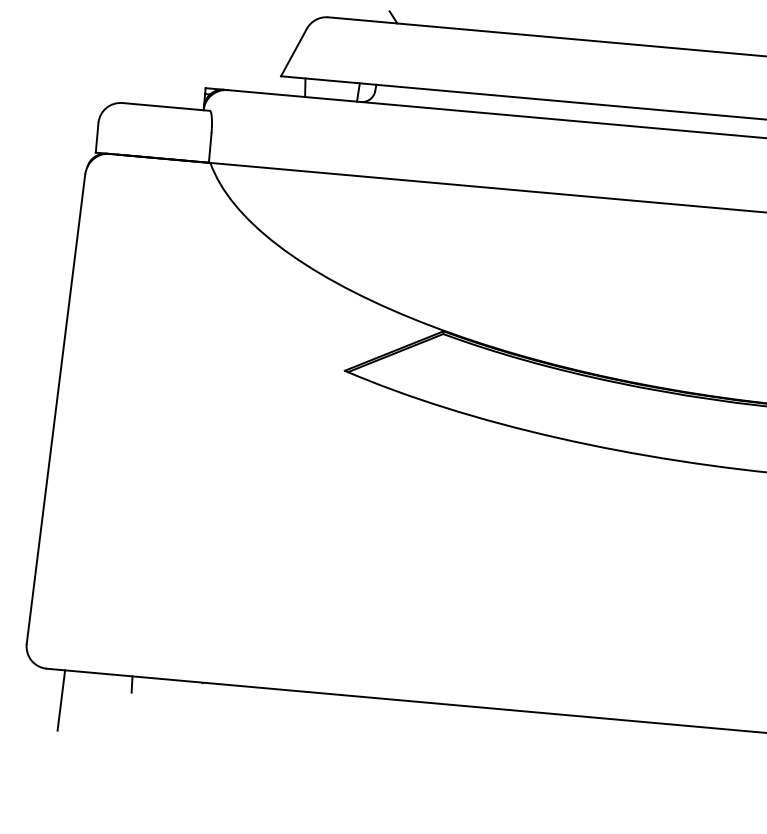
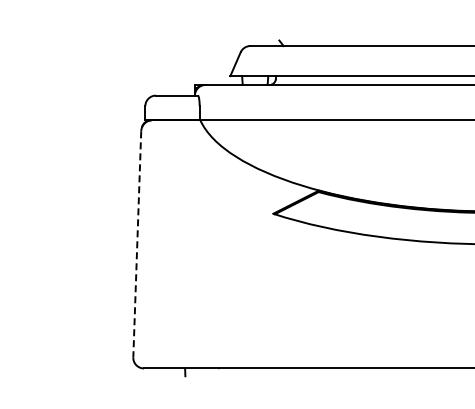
line: (56, 409) -> (137, 244), solid -> dashed
line: (59, 699) -> (151, 382), removed

